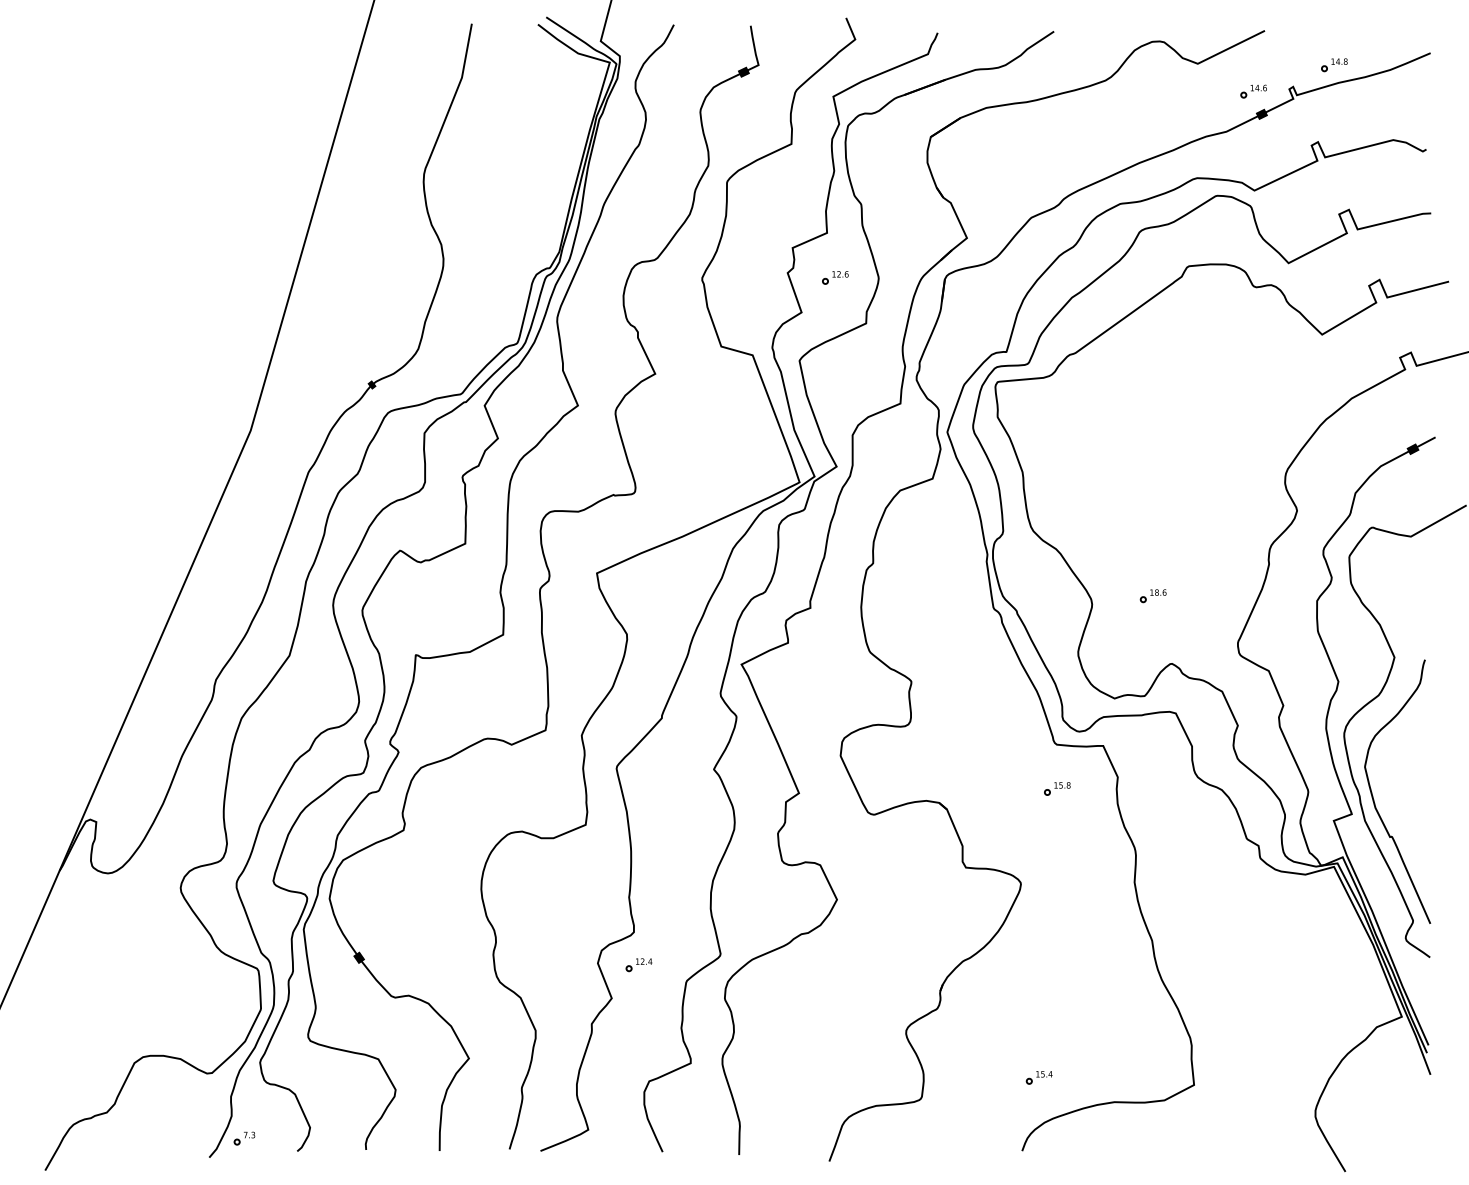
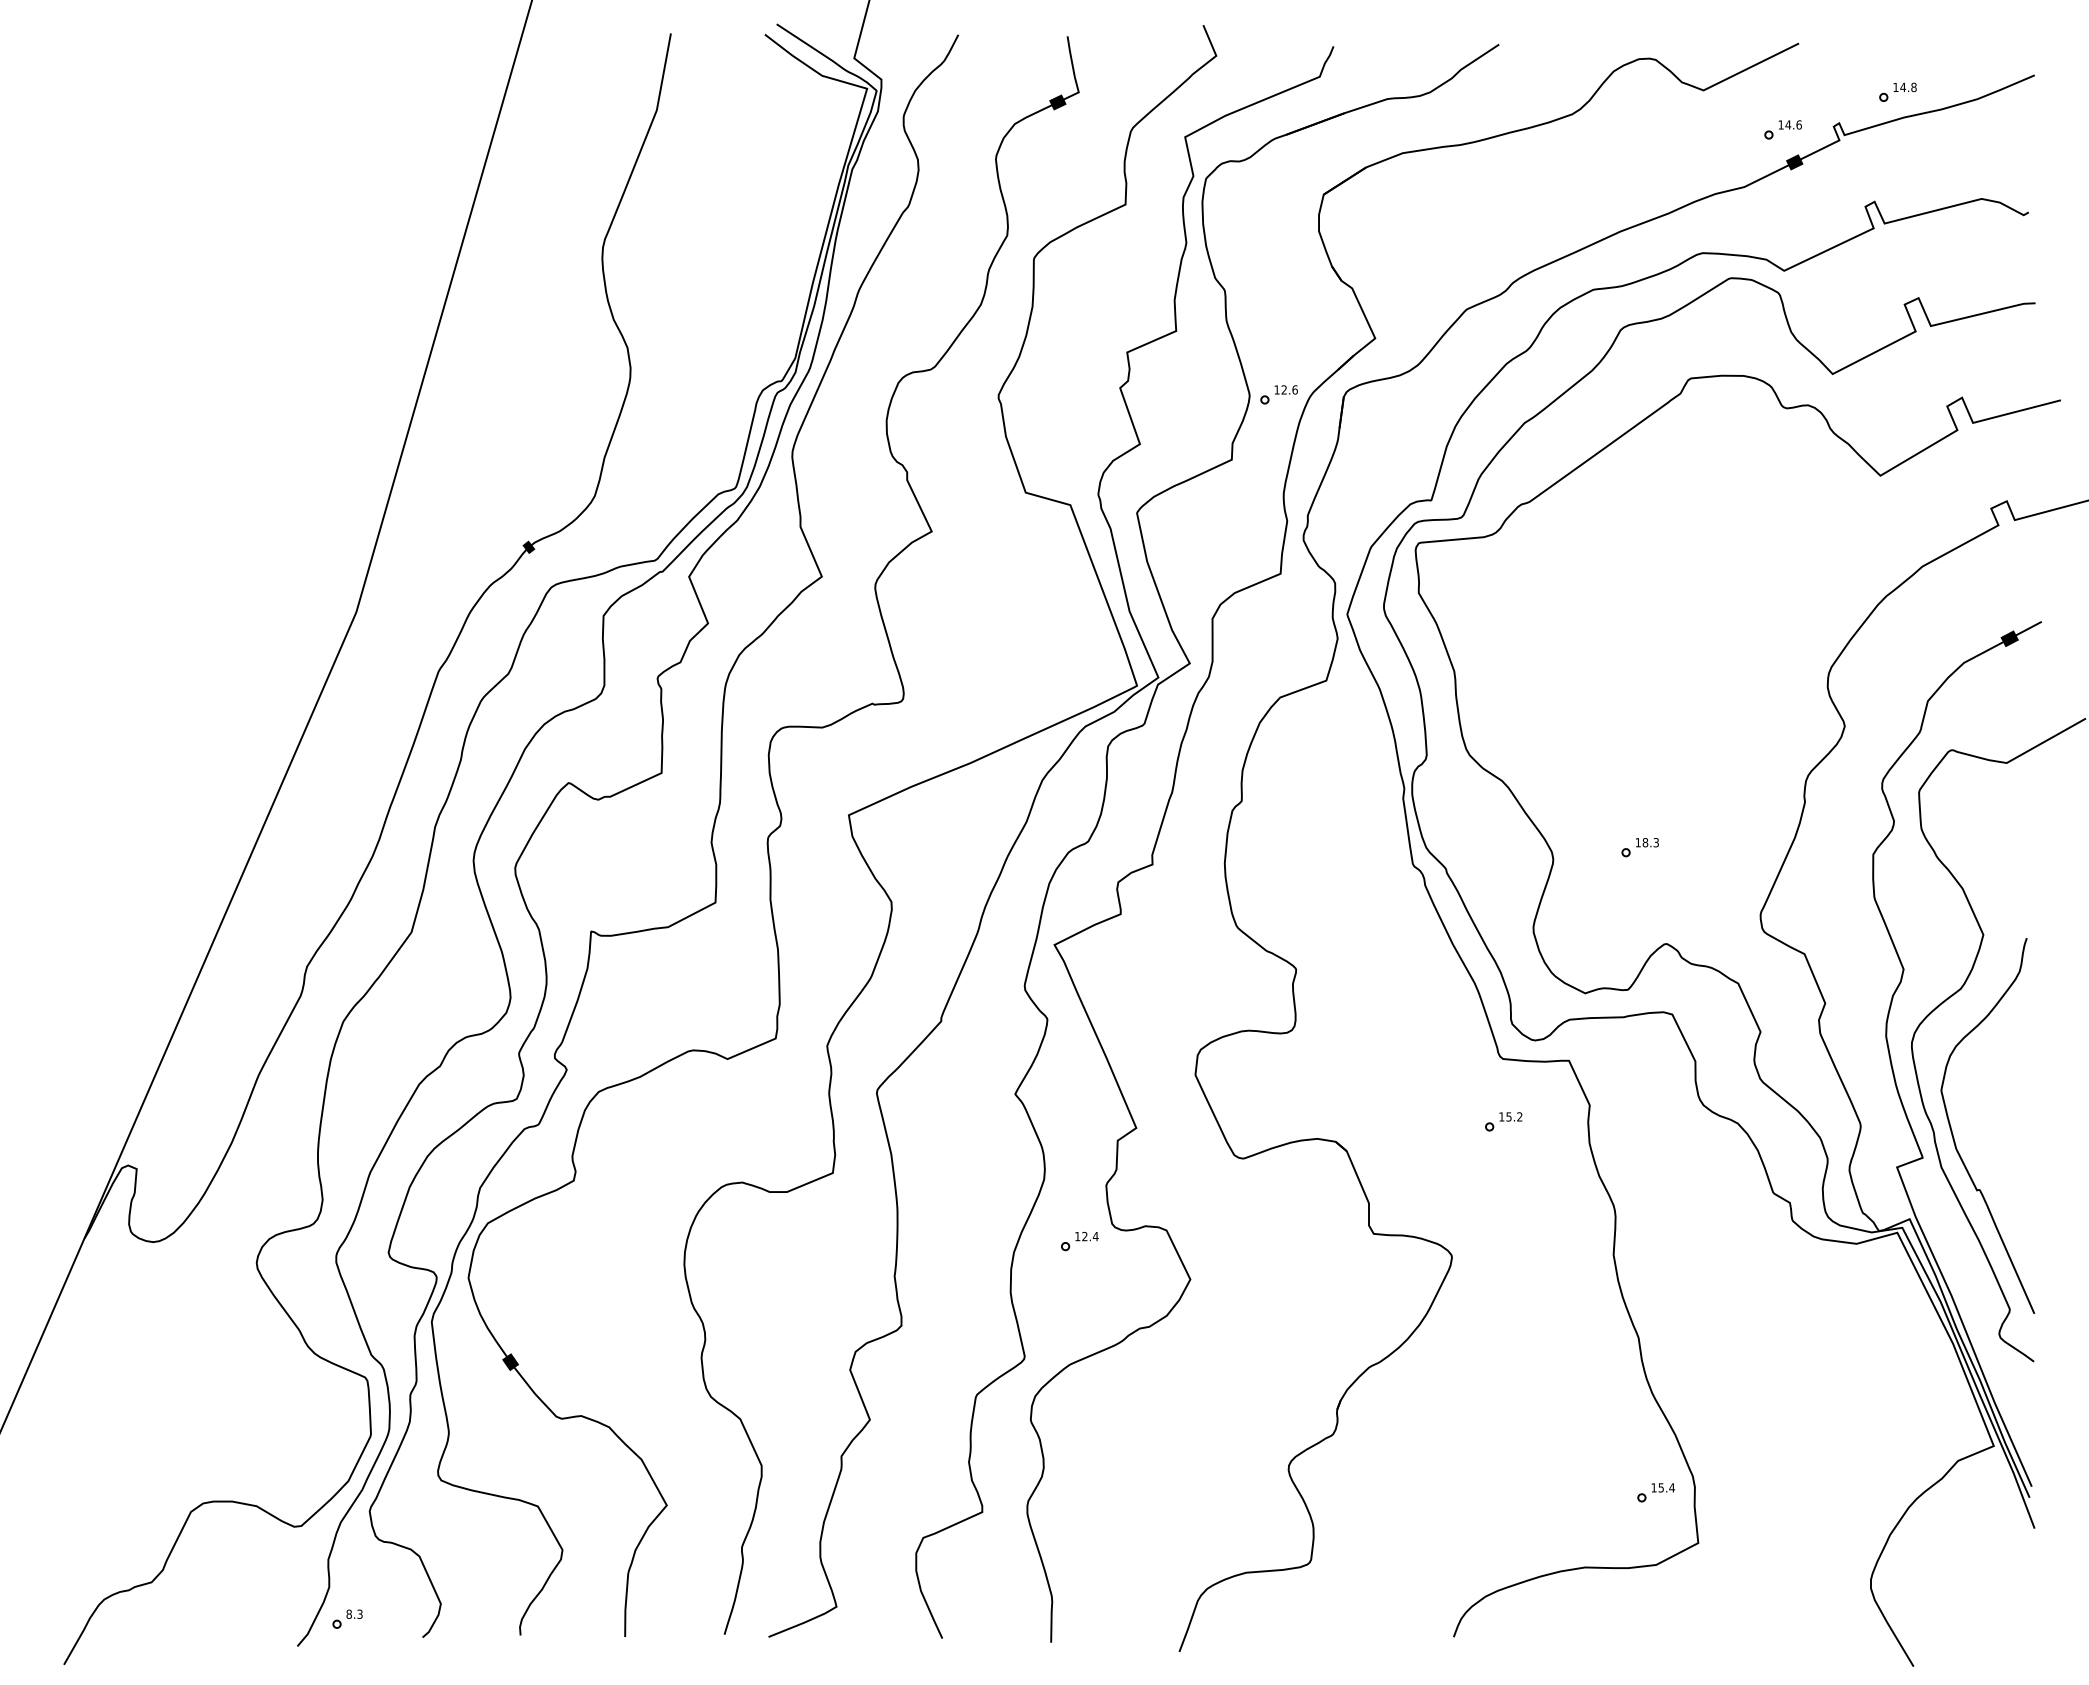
part: (835, 277) -> (1278, 394), moved
text: (1164, 592) -> (1656, 842), 18.6 -> 18.3
text: (1068, 785) -> (1519, 1116), 15.8 -> 15.2
part: (638, 965) -> (1079, 1241), moved
part: (1038, 1077) -> (1655, 1492), moved
text: (245, 1134) -> (348, 1613), 7.3 -> 8.3

